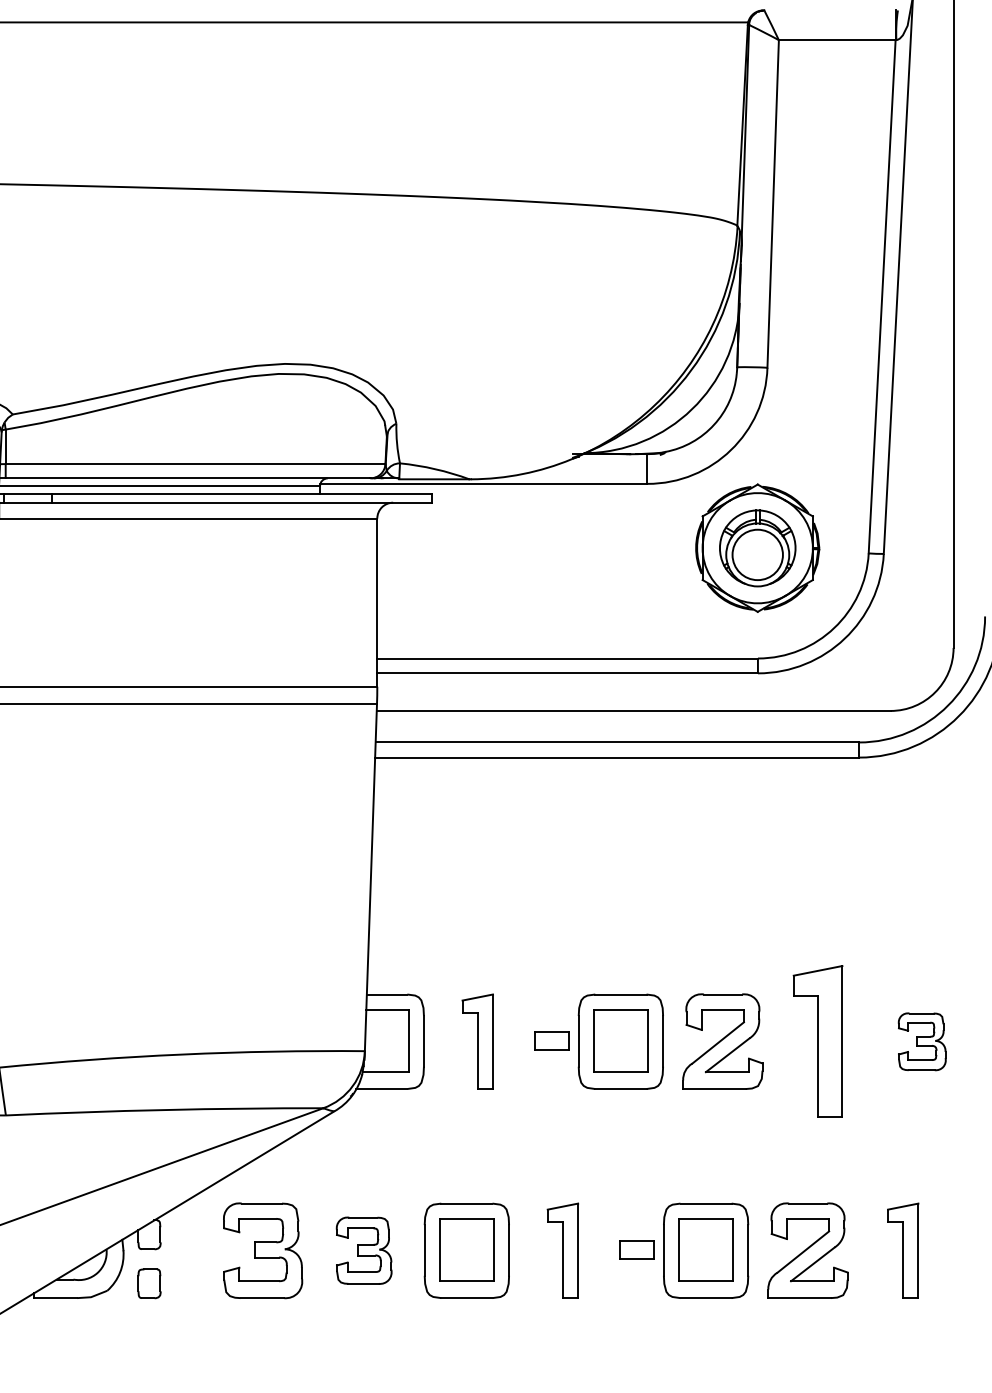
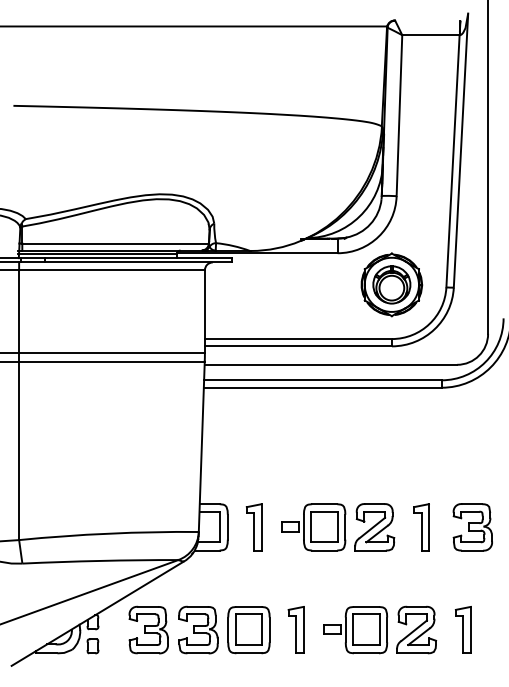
part: (818, 1042) -> (421, 527), size x0.62
part: (921, 1042) -> (472, 527), size x1.67
part: (364, 1249) -> (198, 629), size x1.43

